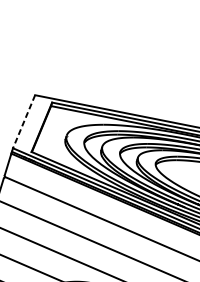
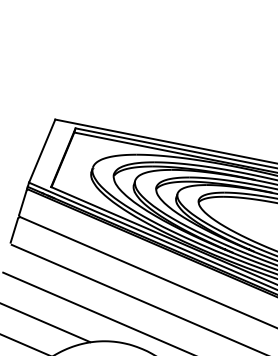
line: (24, 122) -> (42, 151), dashed -> solid

